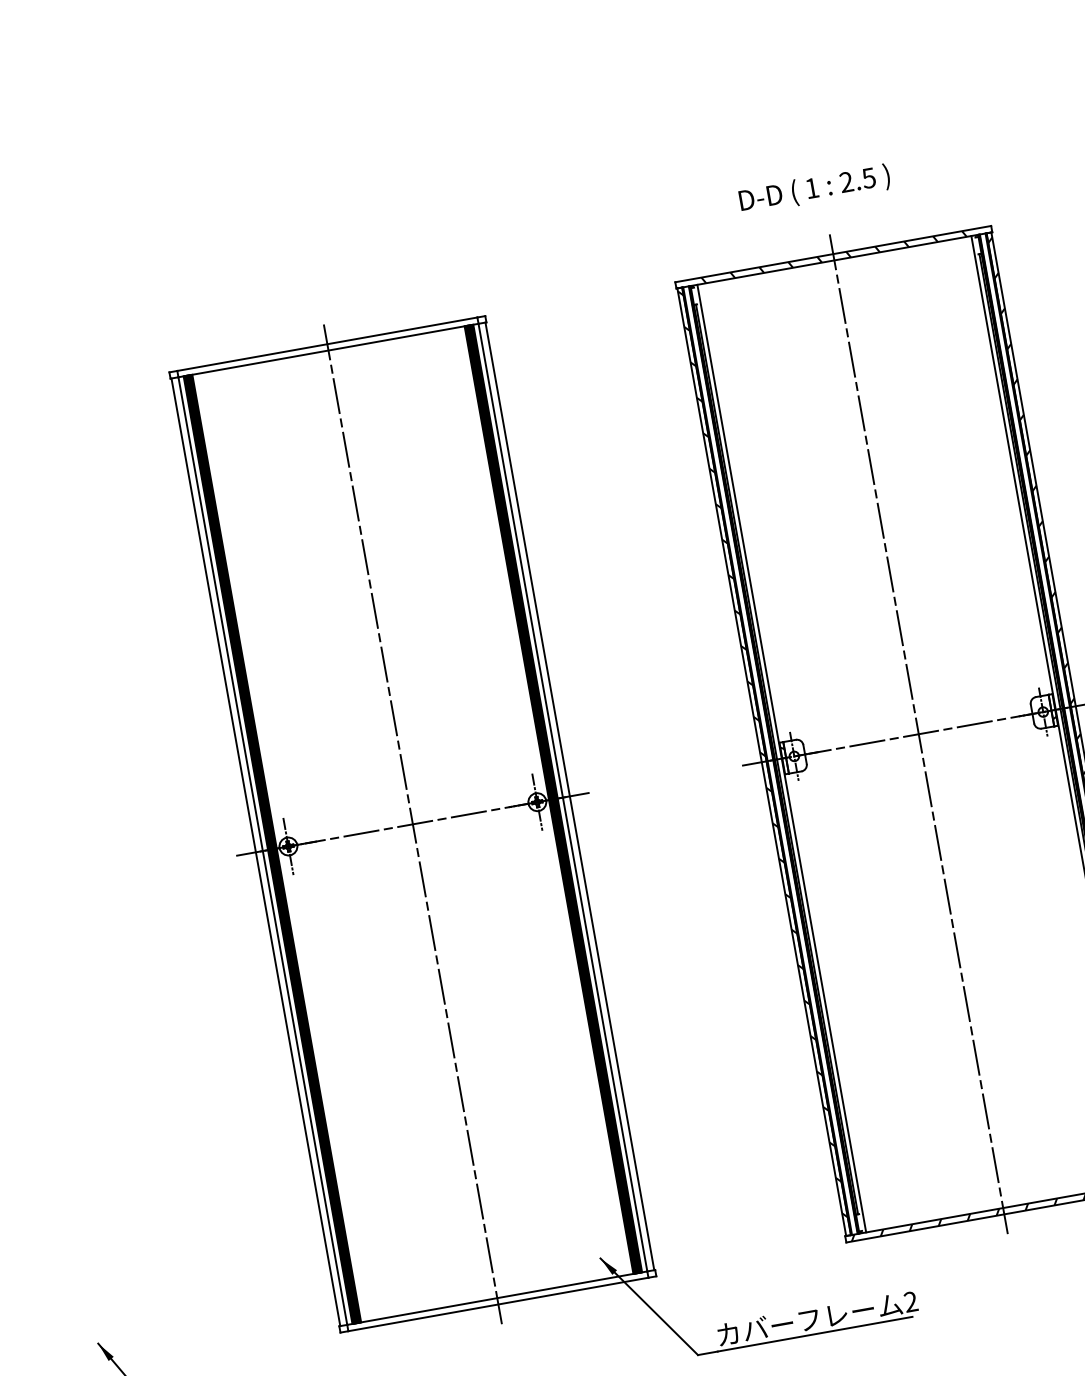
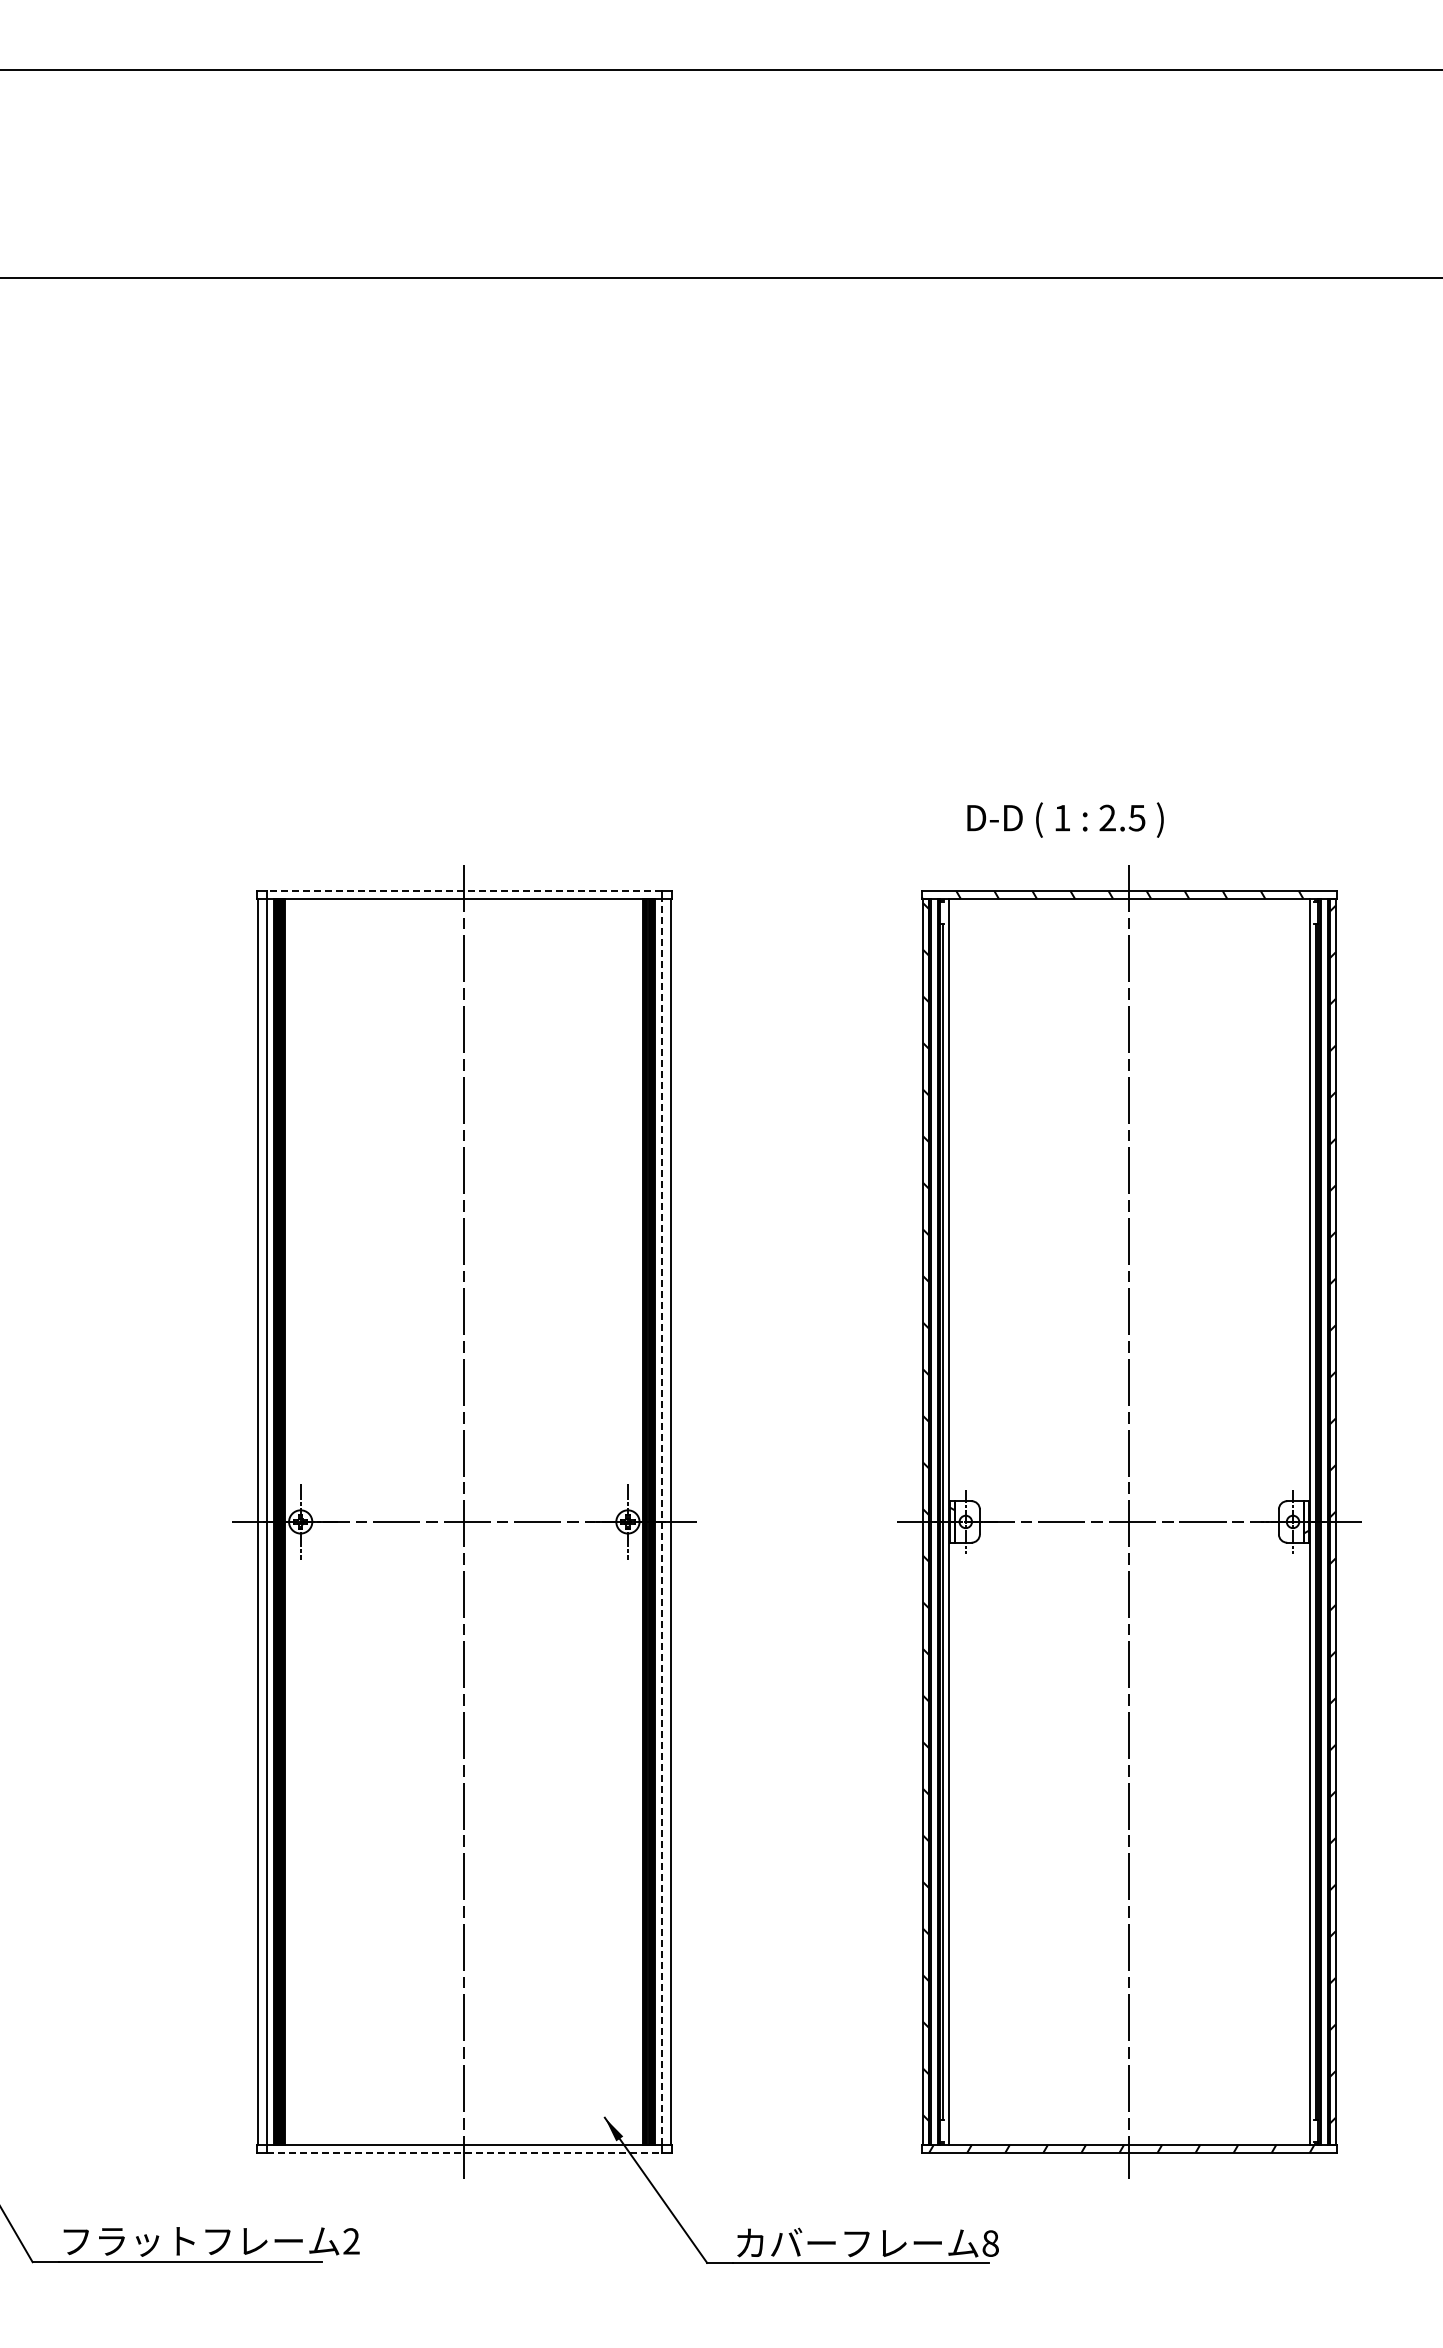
text: (814, 188) -> (1065, 819), moved
line: (326, 344) -> (463, 890), solid -> dashed
line: (562, 797) -> (661, 1521), solid -> dashed
text: (910, 1301) -> (990, 2243), 2 -> 8
line: (498, 1304) -> (464, 2153), solid -> dashed

